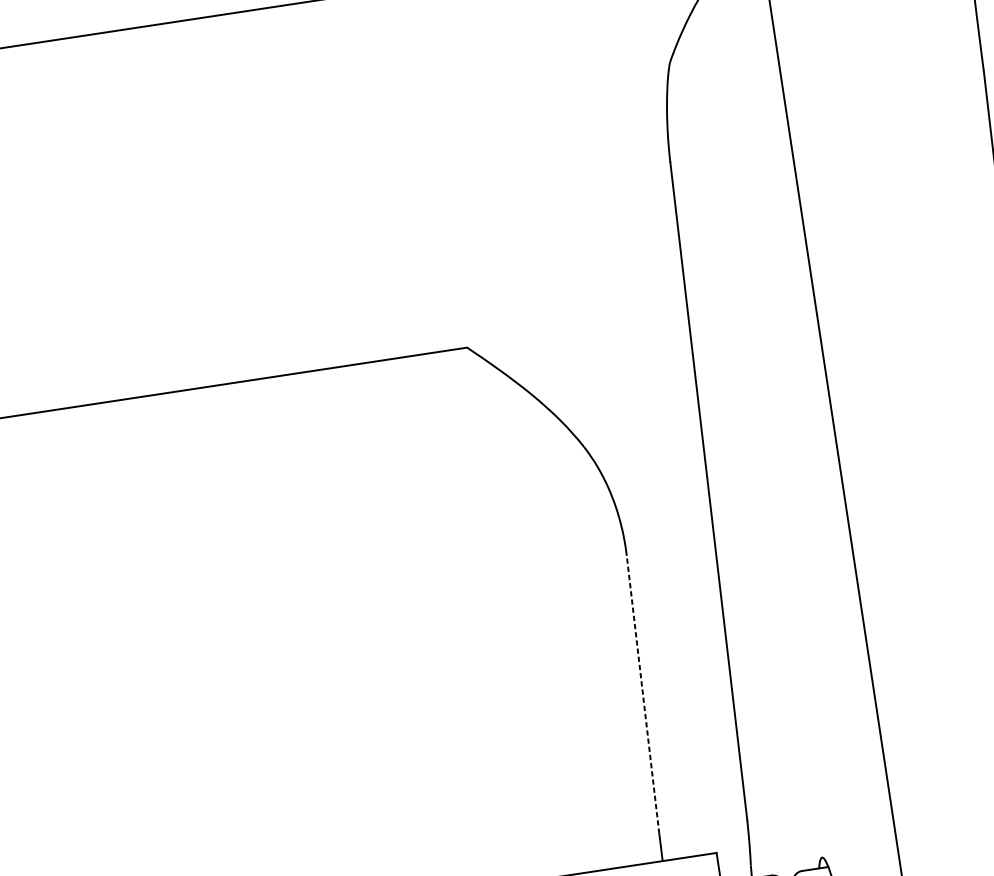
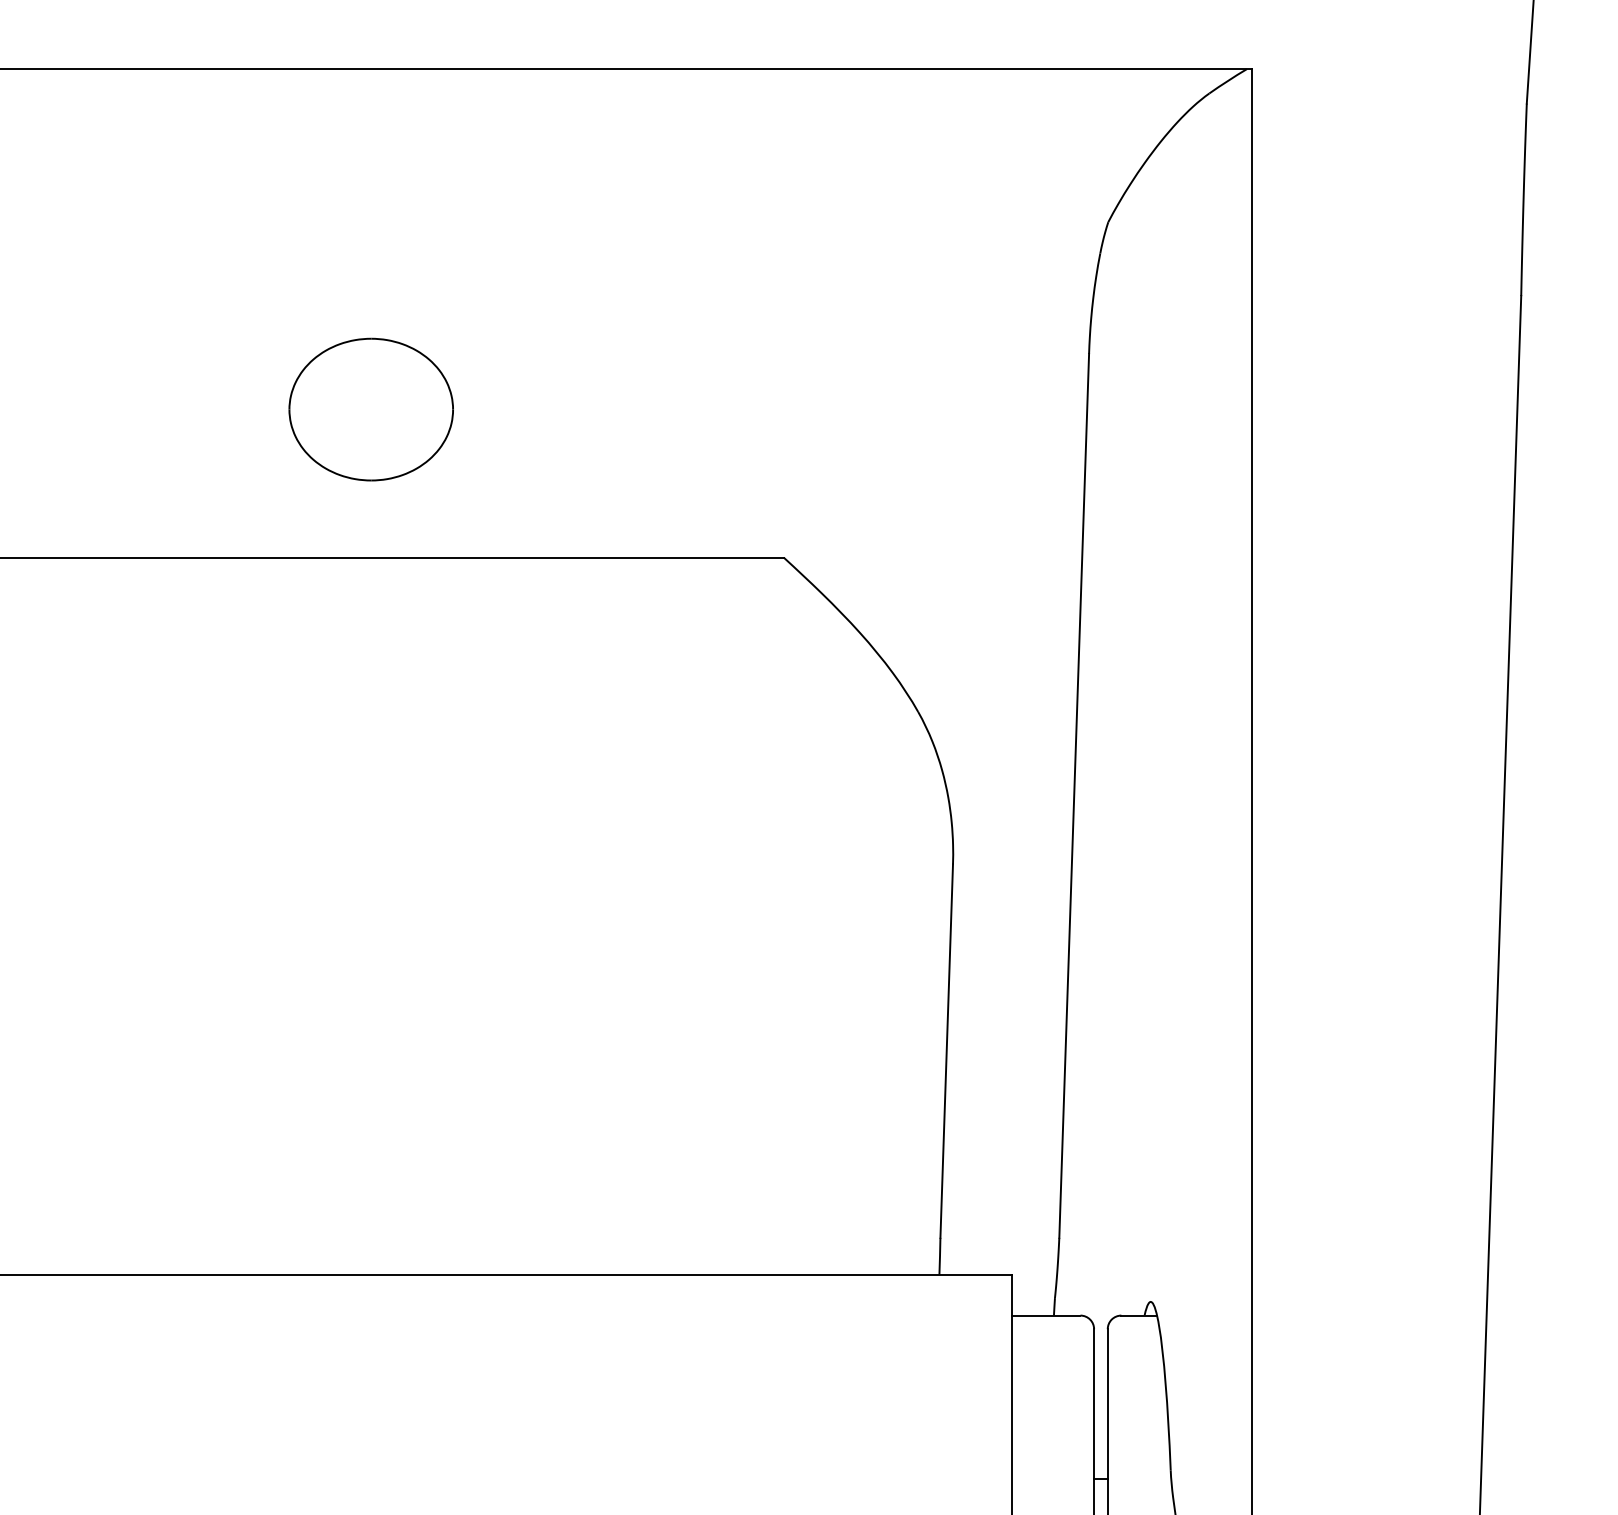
part: (144, 284) -> (370, 409), added
line: (642, 695) -> (946, 1051), dashed -> solid

